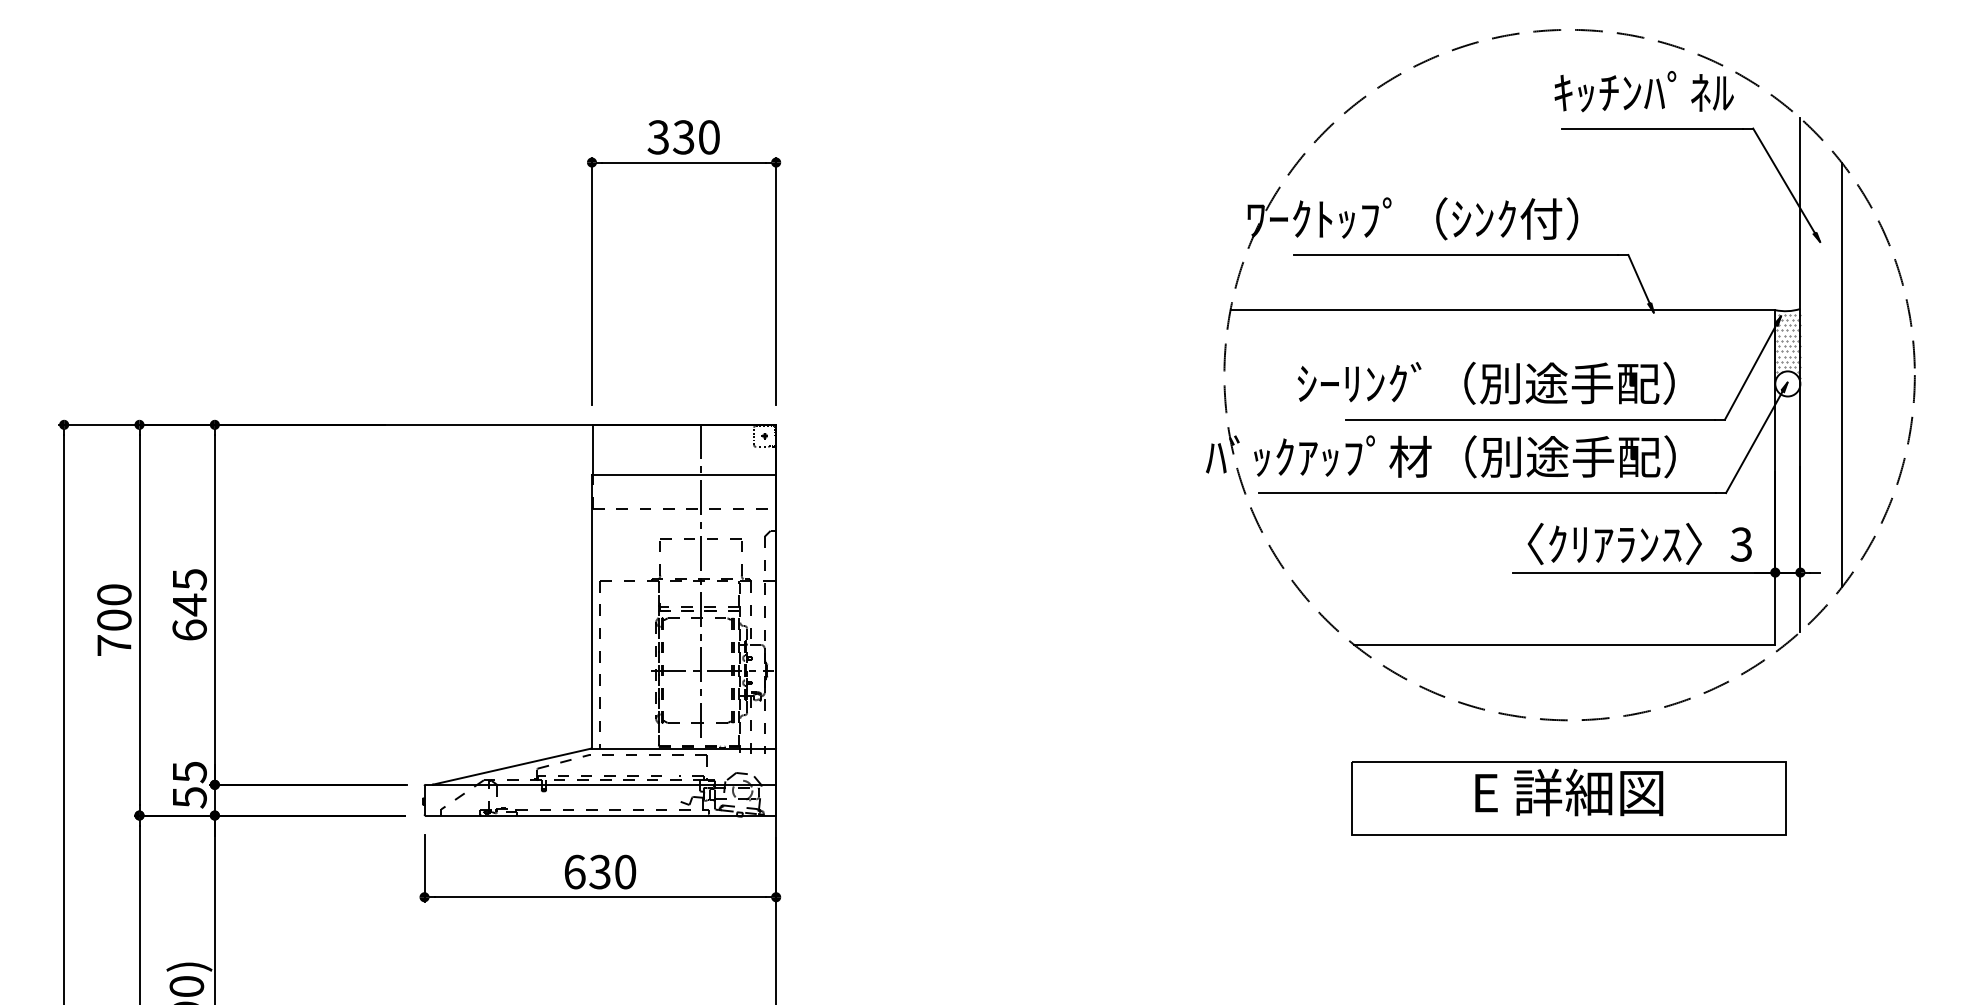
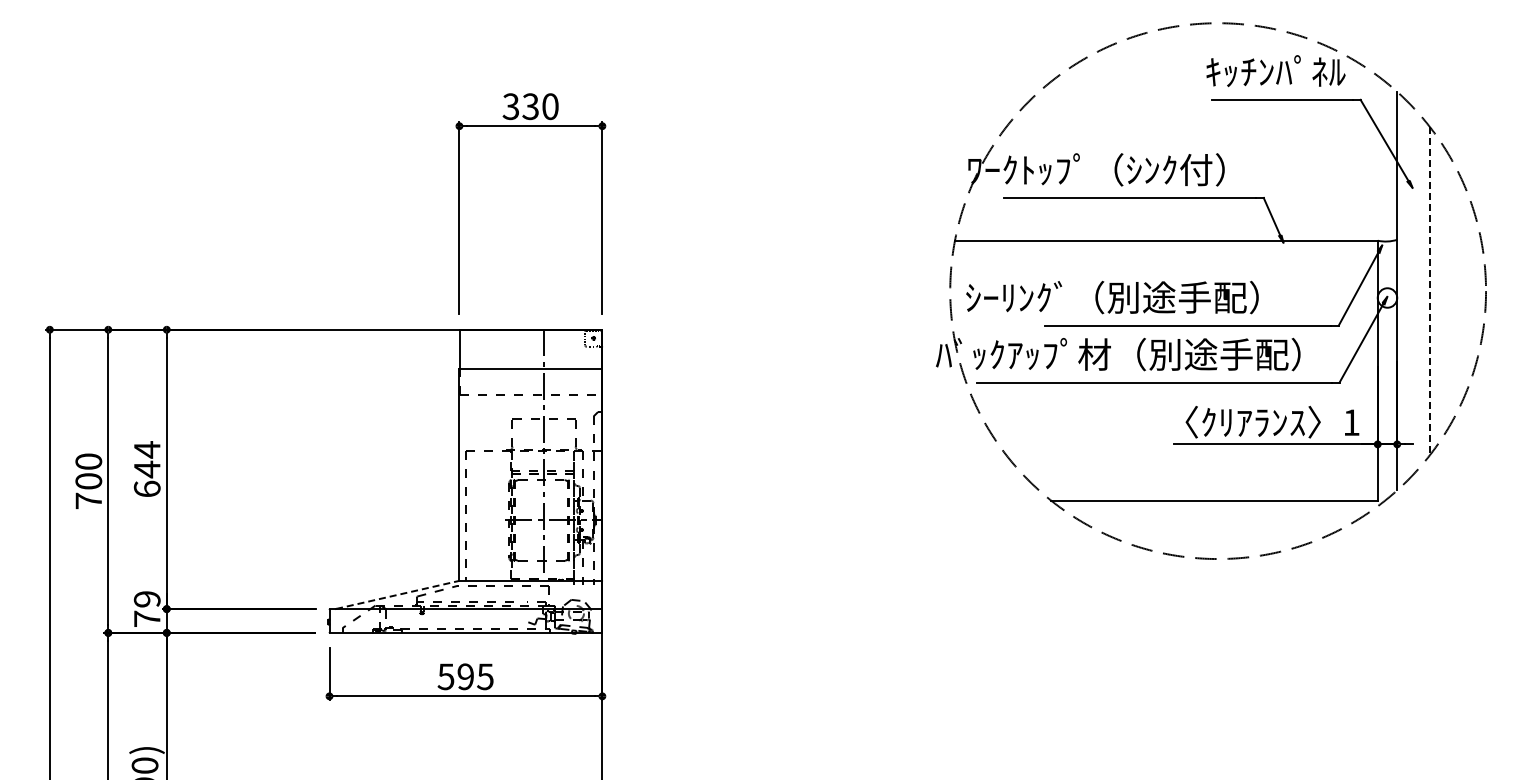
hatch: (1787, 345) -> (1387, 268), removed
line: (1841, 375) -> (1429, 291), solid -> dashed
text: (1486, 383) -> (1112, 297), moved
text: (1741, 544) -> (1351, 422), 3 -> 1
text: (190, 579) -> (147, 449), 645 -> 644
line: (513, 766) -> (398, 594), solid -> dashed
text: (188, 785) -> (146, 609), 55 -> 79
part: (1568, 798) -> (1217, 619), removed
text: (599, 871) -> (465, 676), 630 -> 595

